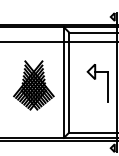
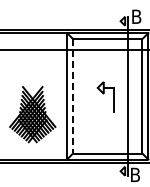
line: (69, 82) -> (73, 96), solid -> dashed
part: (97, 82) -> (105, 96), size x0.7
part: (33, 85) -> (32, 114), moved

